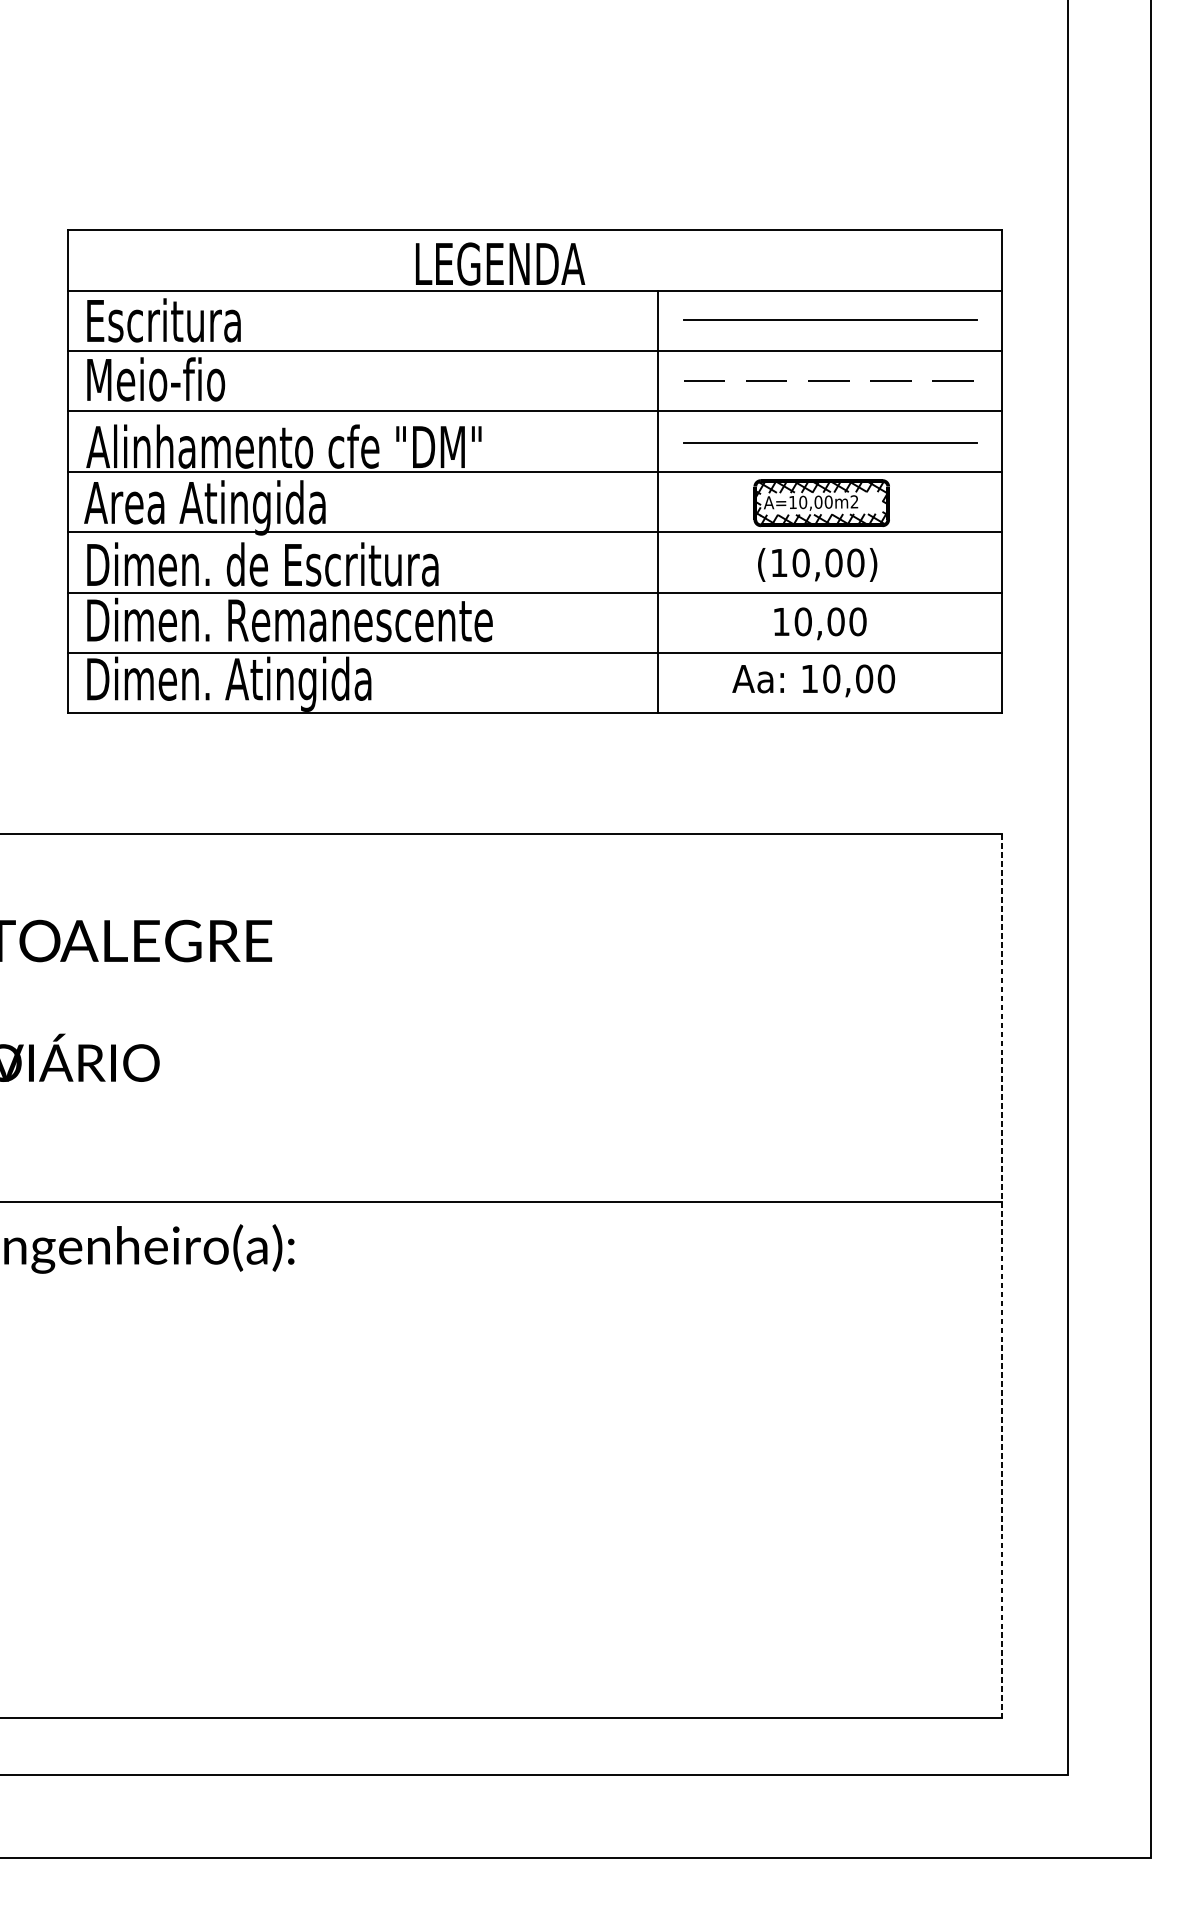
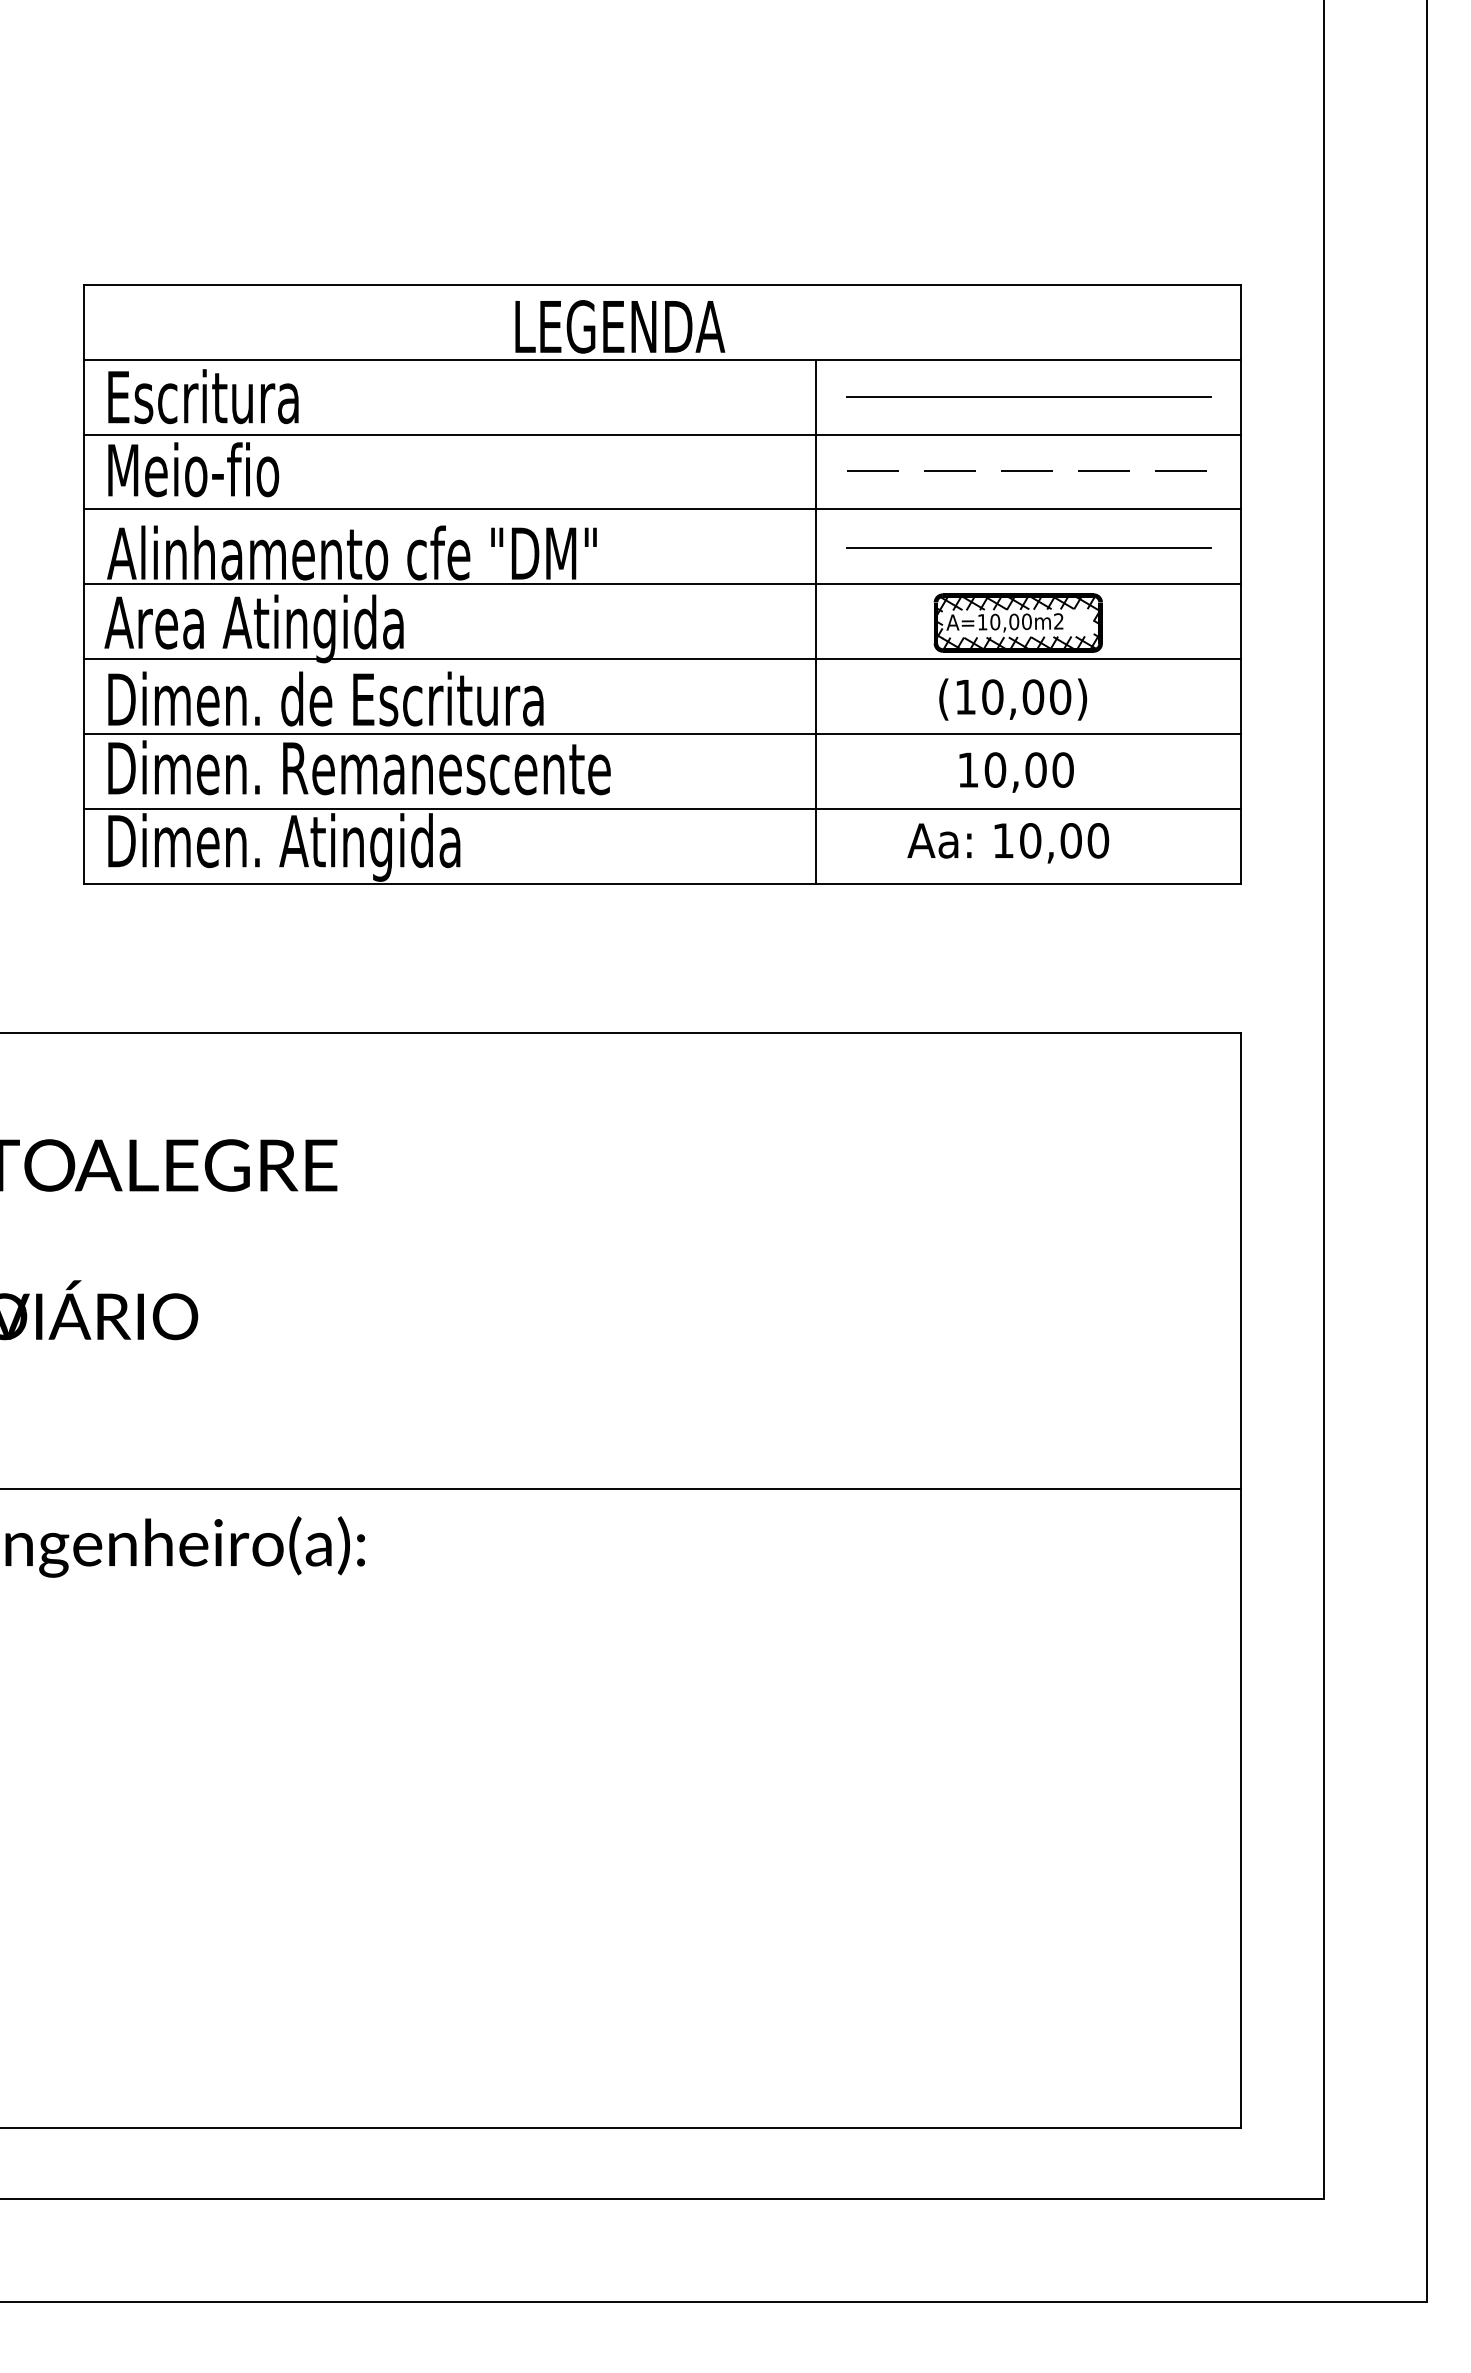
line: (1001, 1276) -> (1241, 1580), dashed -> solid

